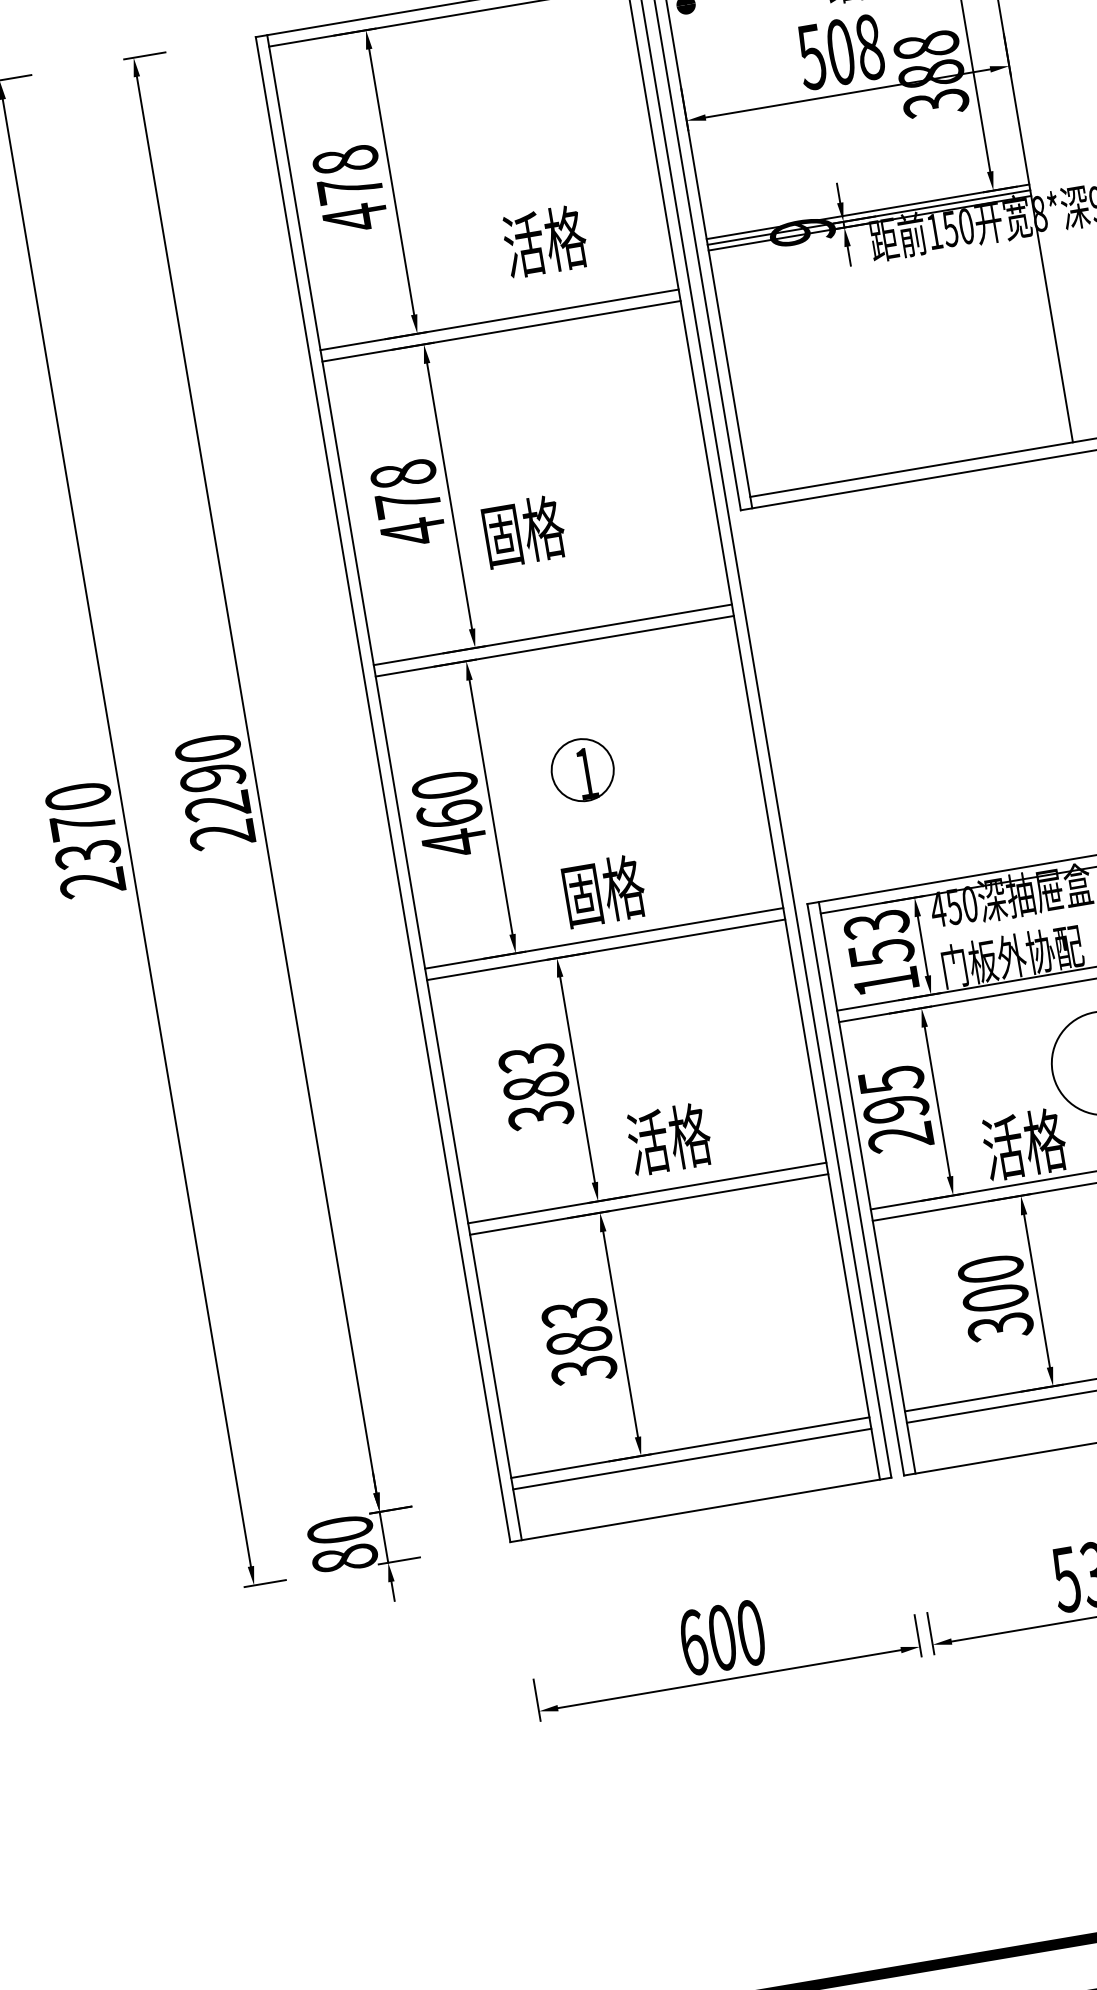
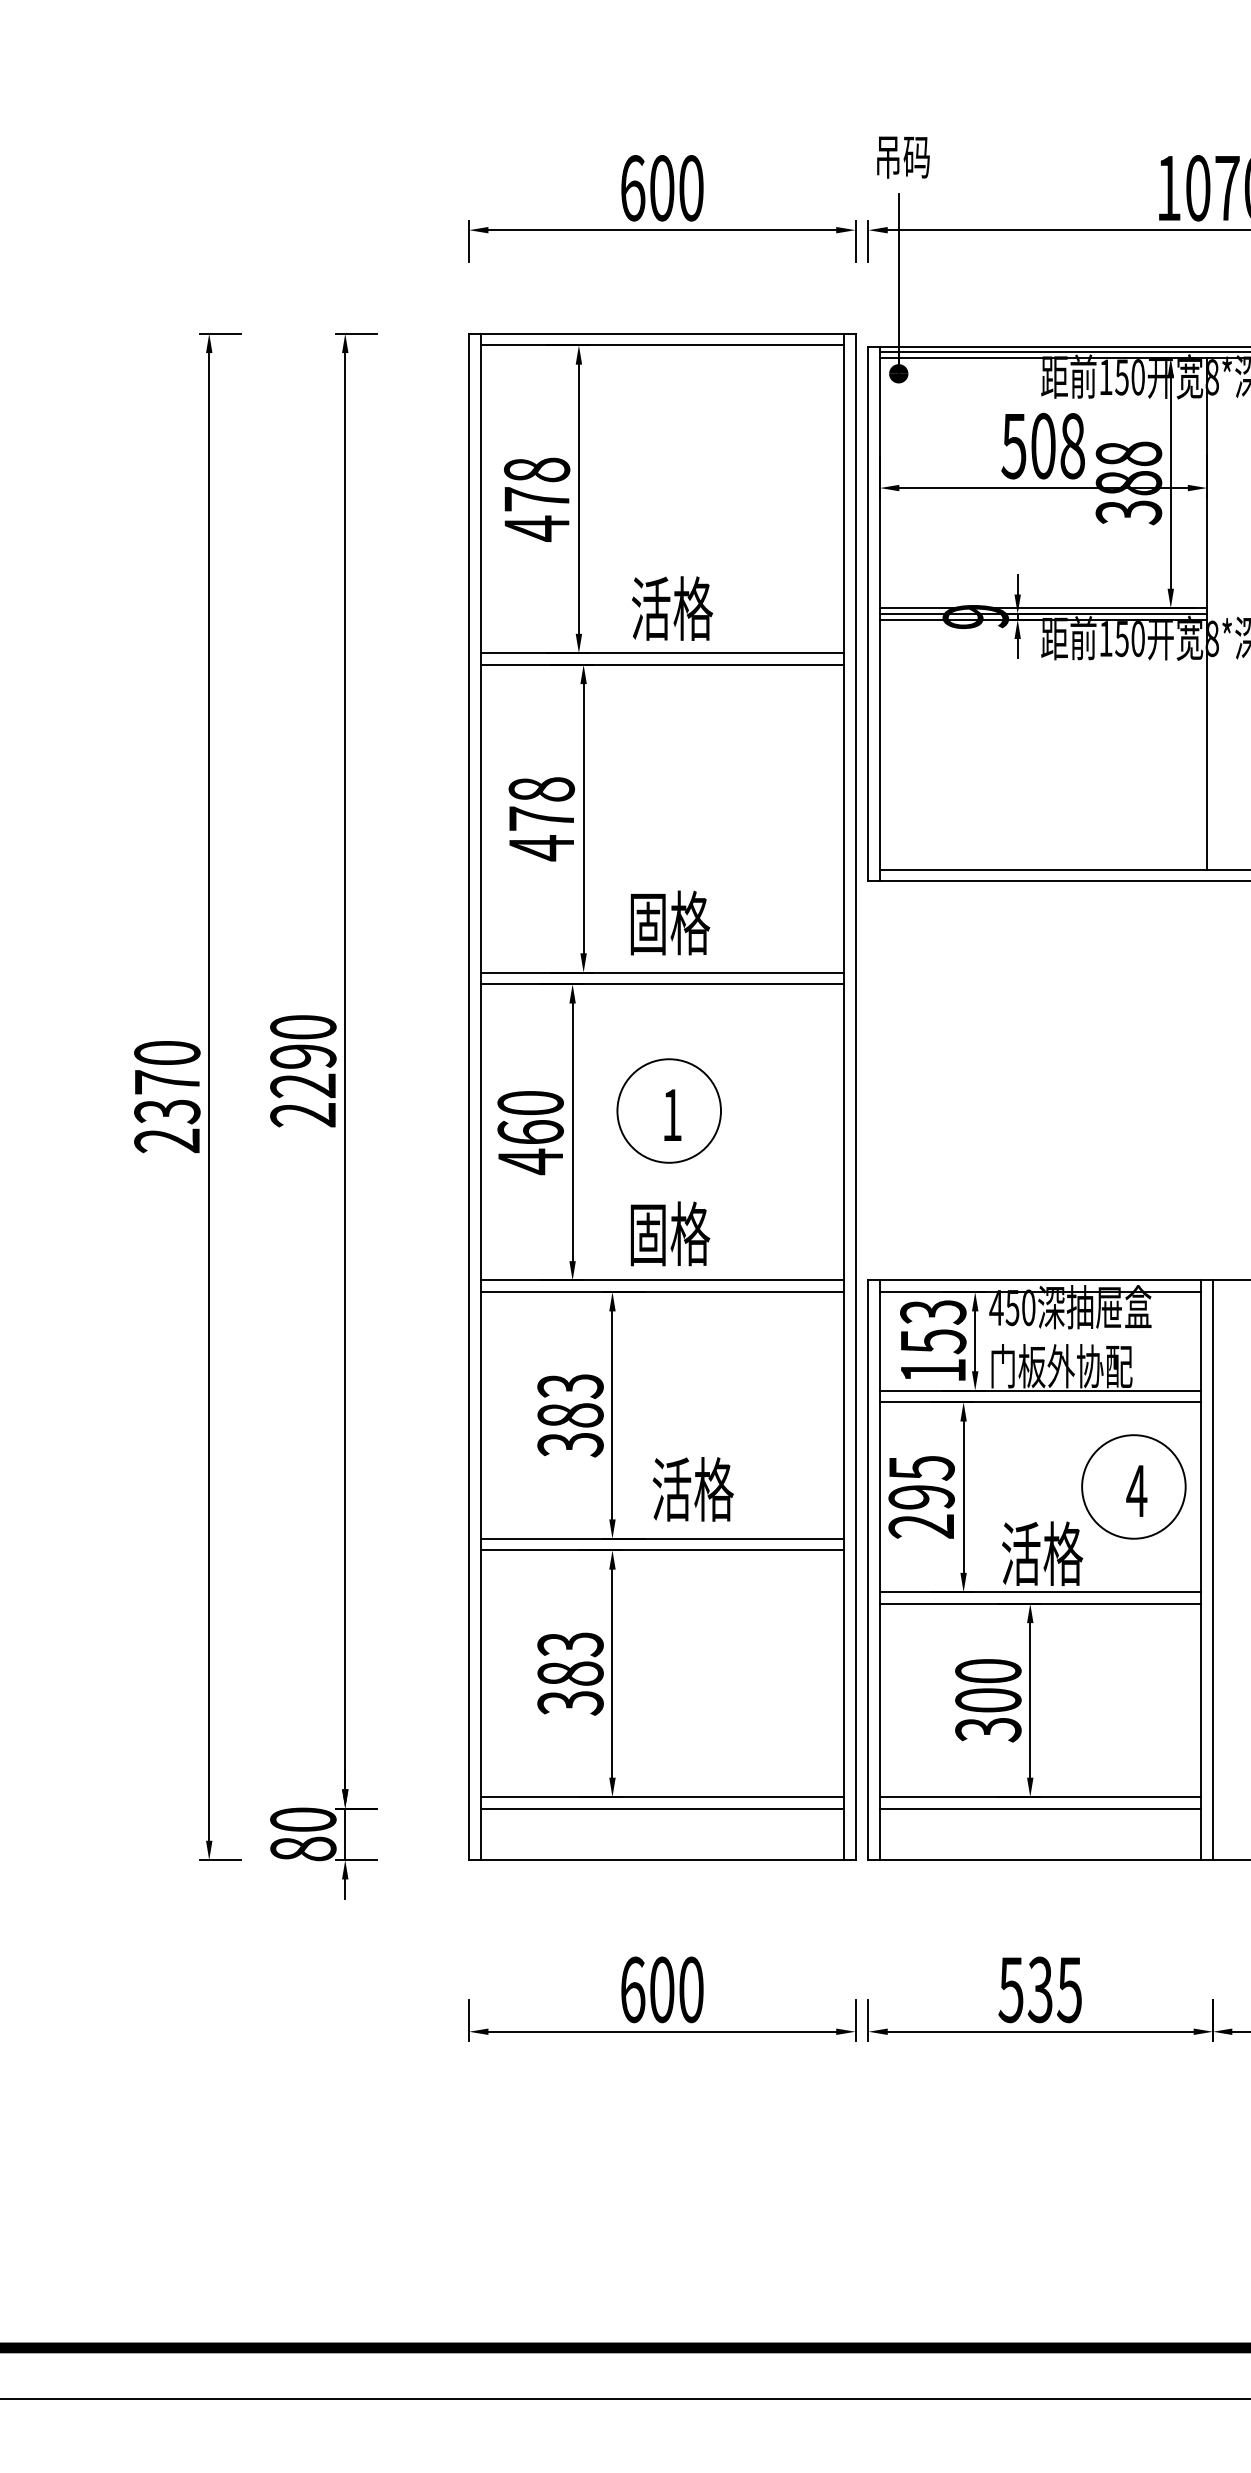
text: (545, 241) -> (672, 608), moved
text: (524, 531) -> (670, 922), moved
circle: (582, 769) -> (669, 1110), size x1.67

